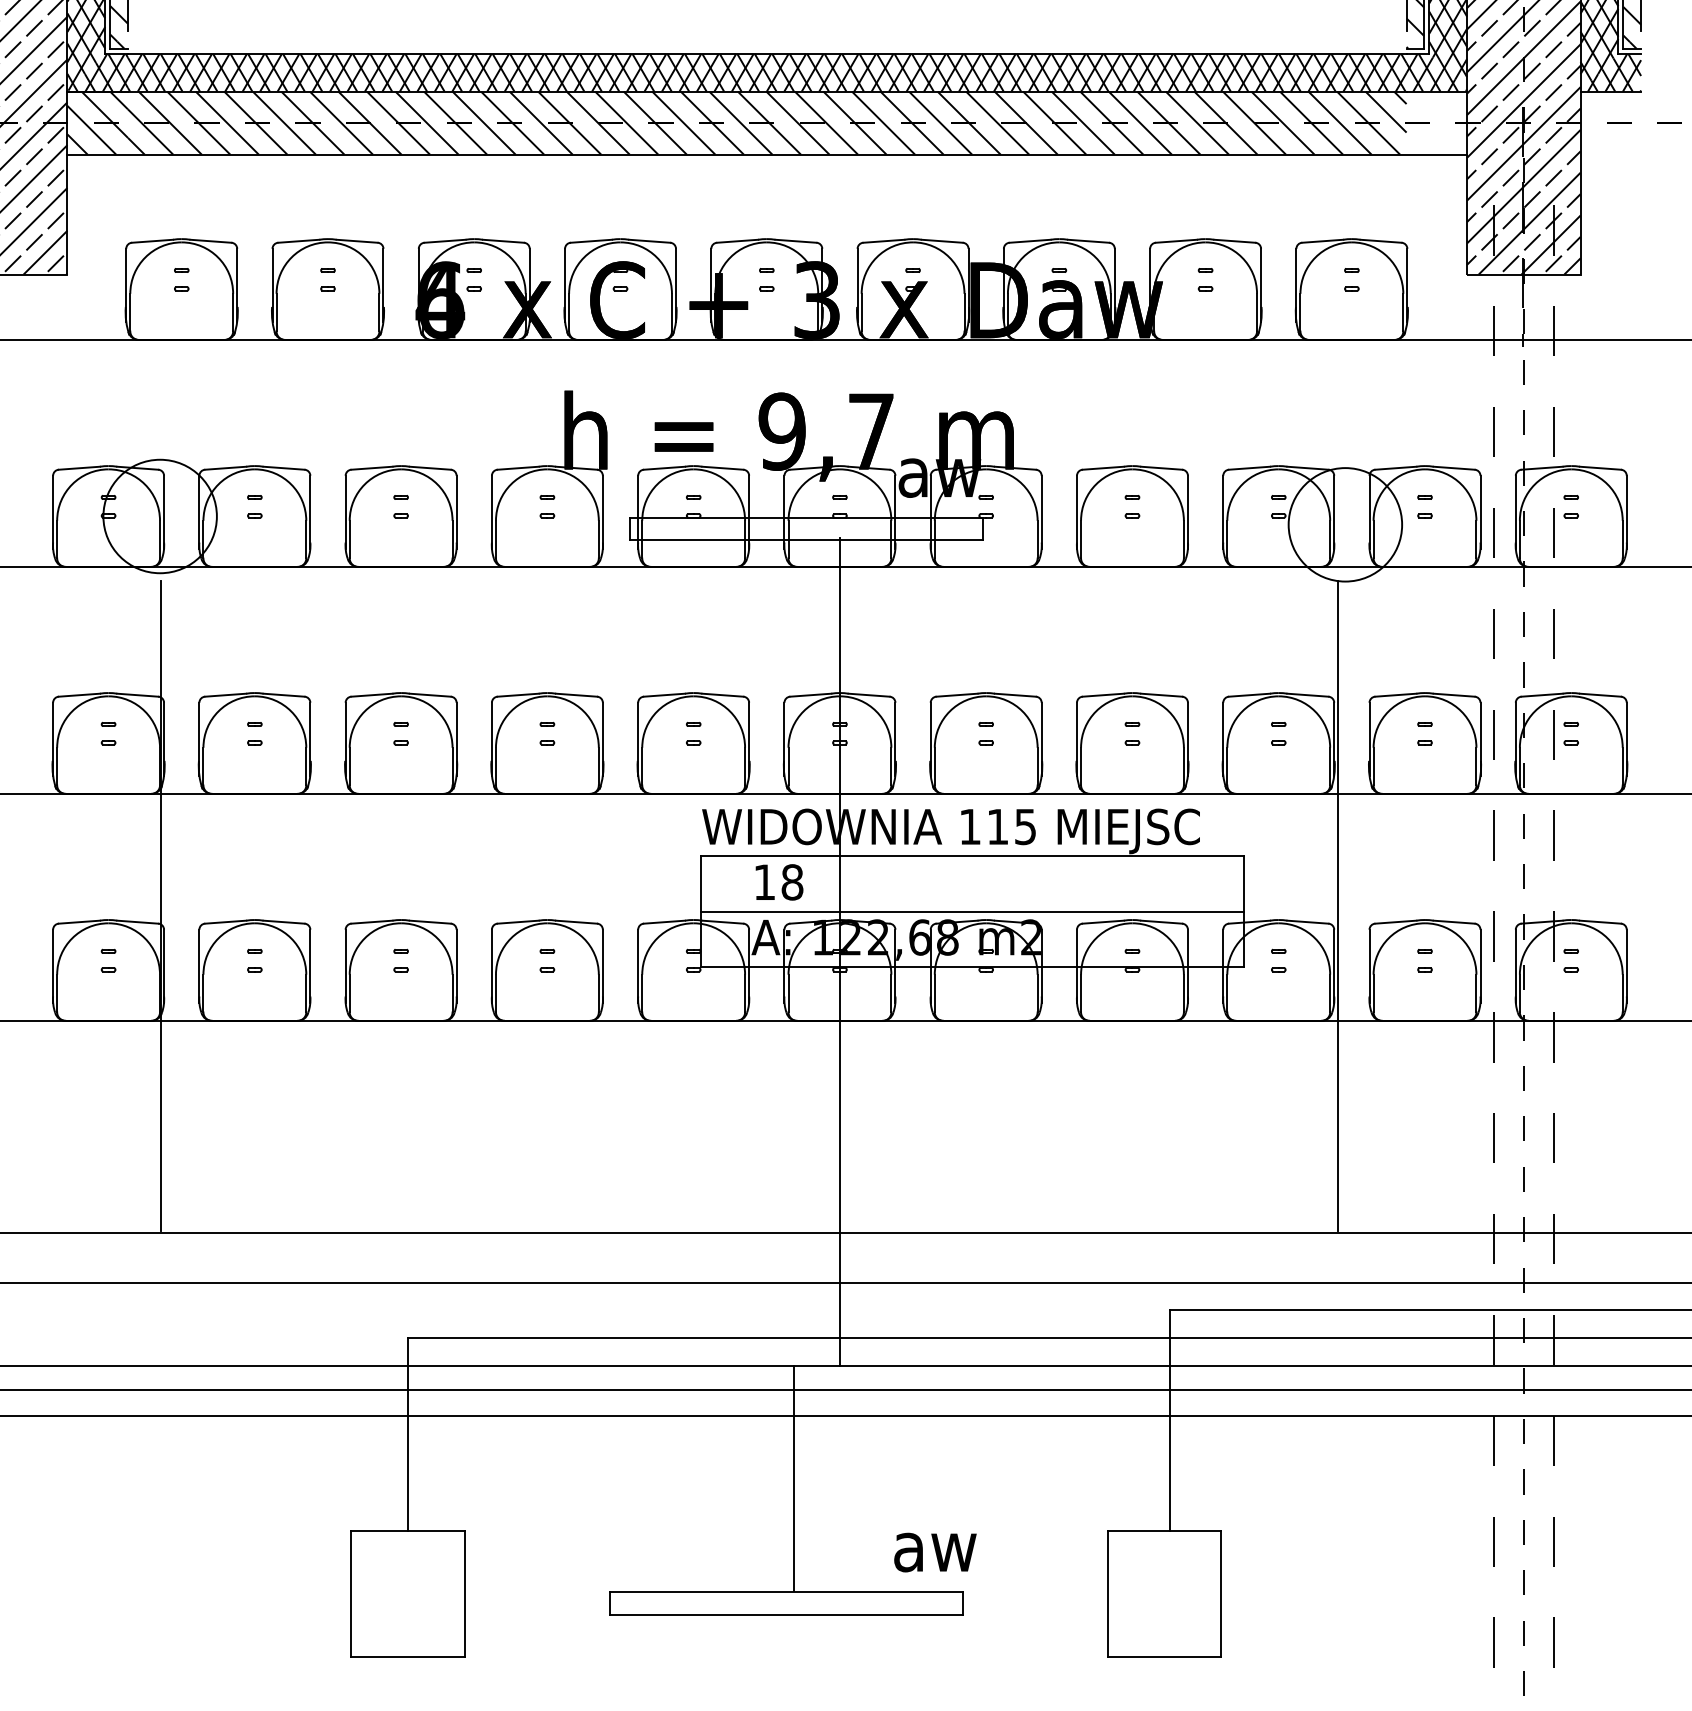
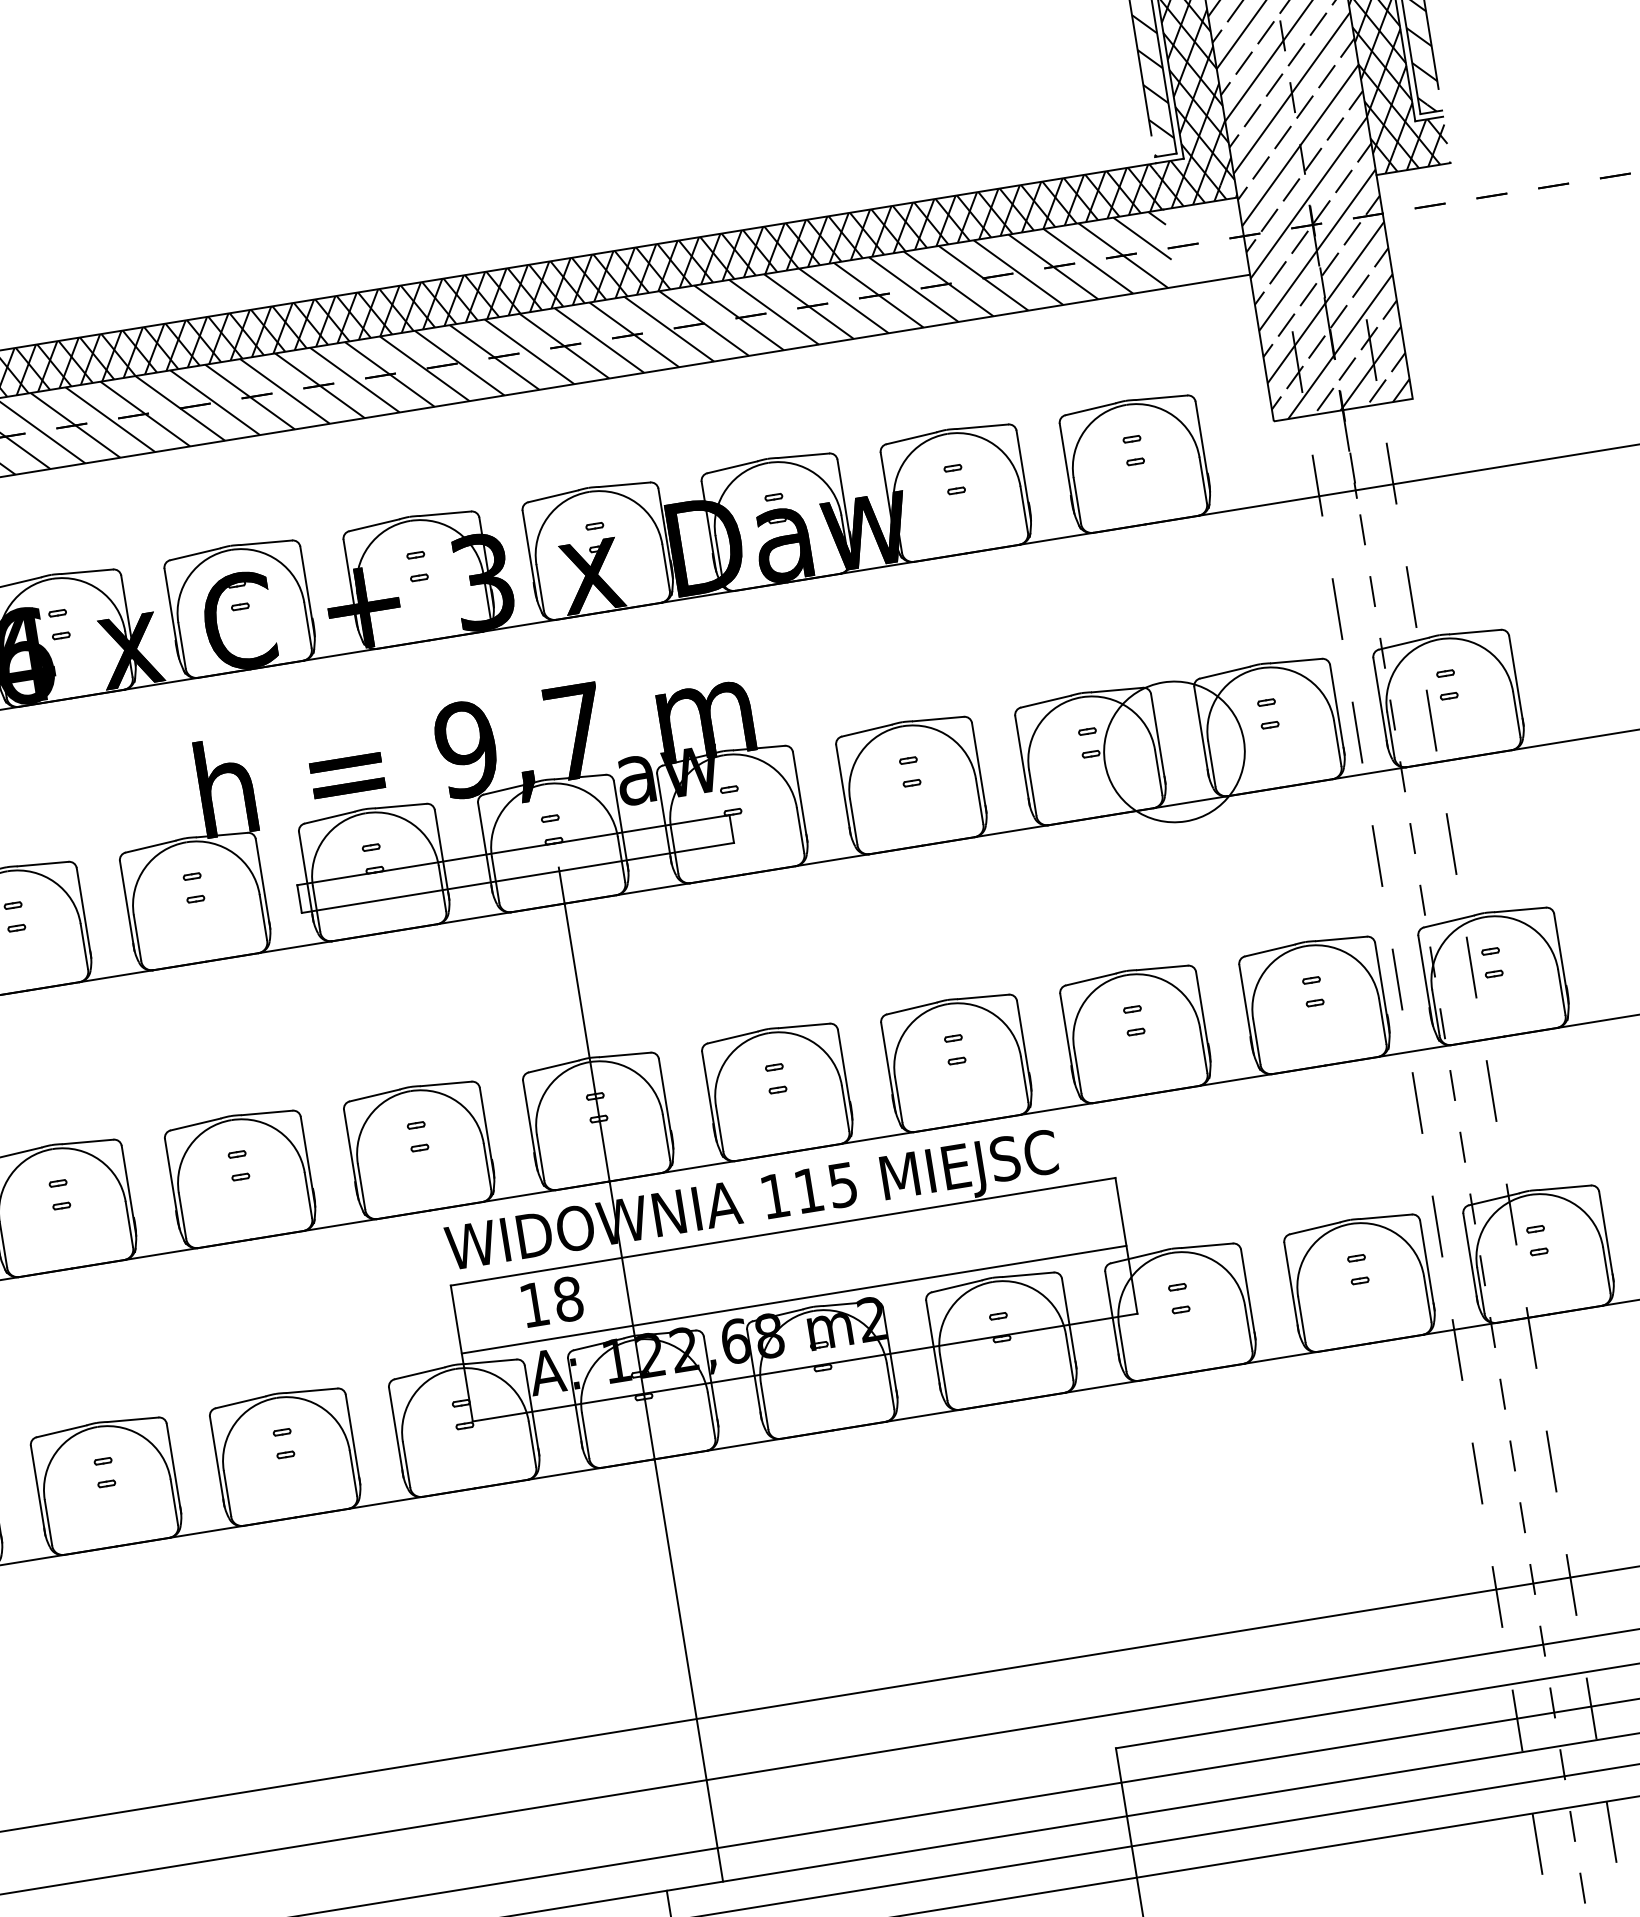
line: (1338, 905) -> (1241, 1219), removed

